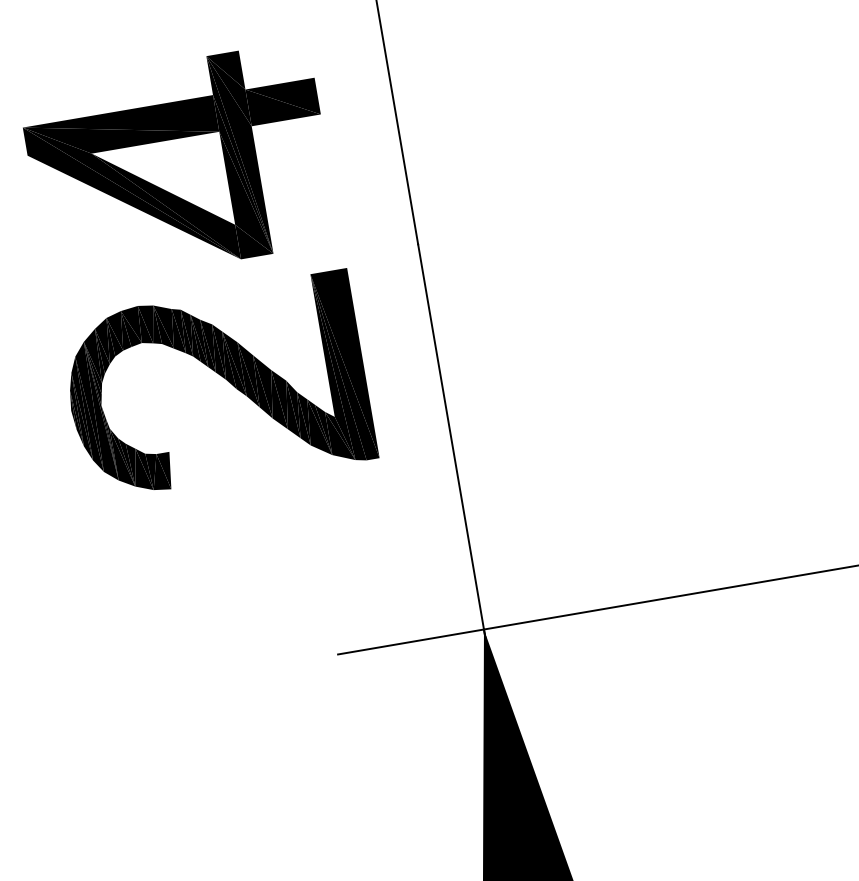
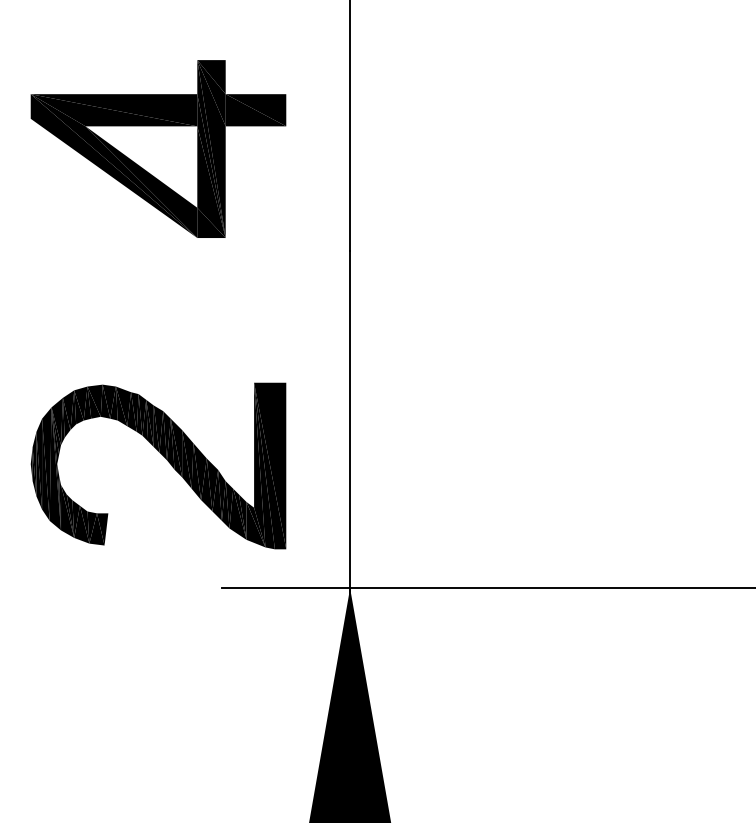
part: (226, 381) -> (167, 461), moved

